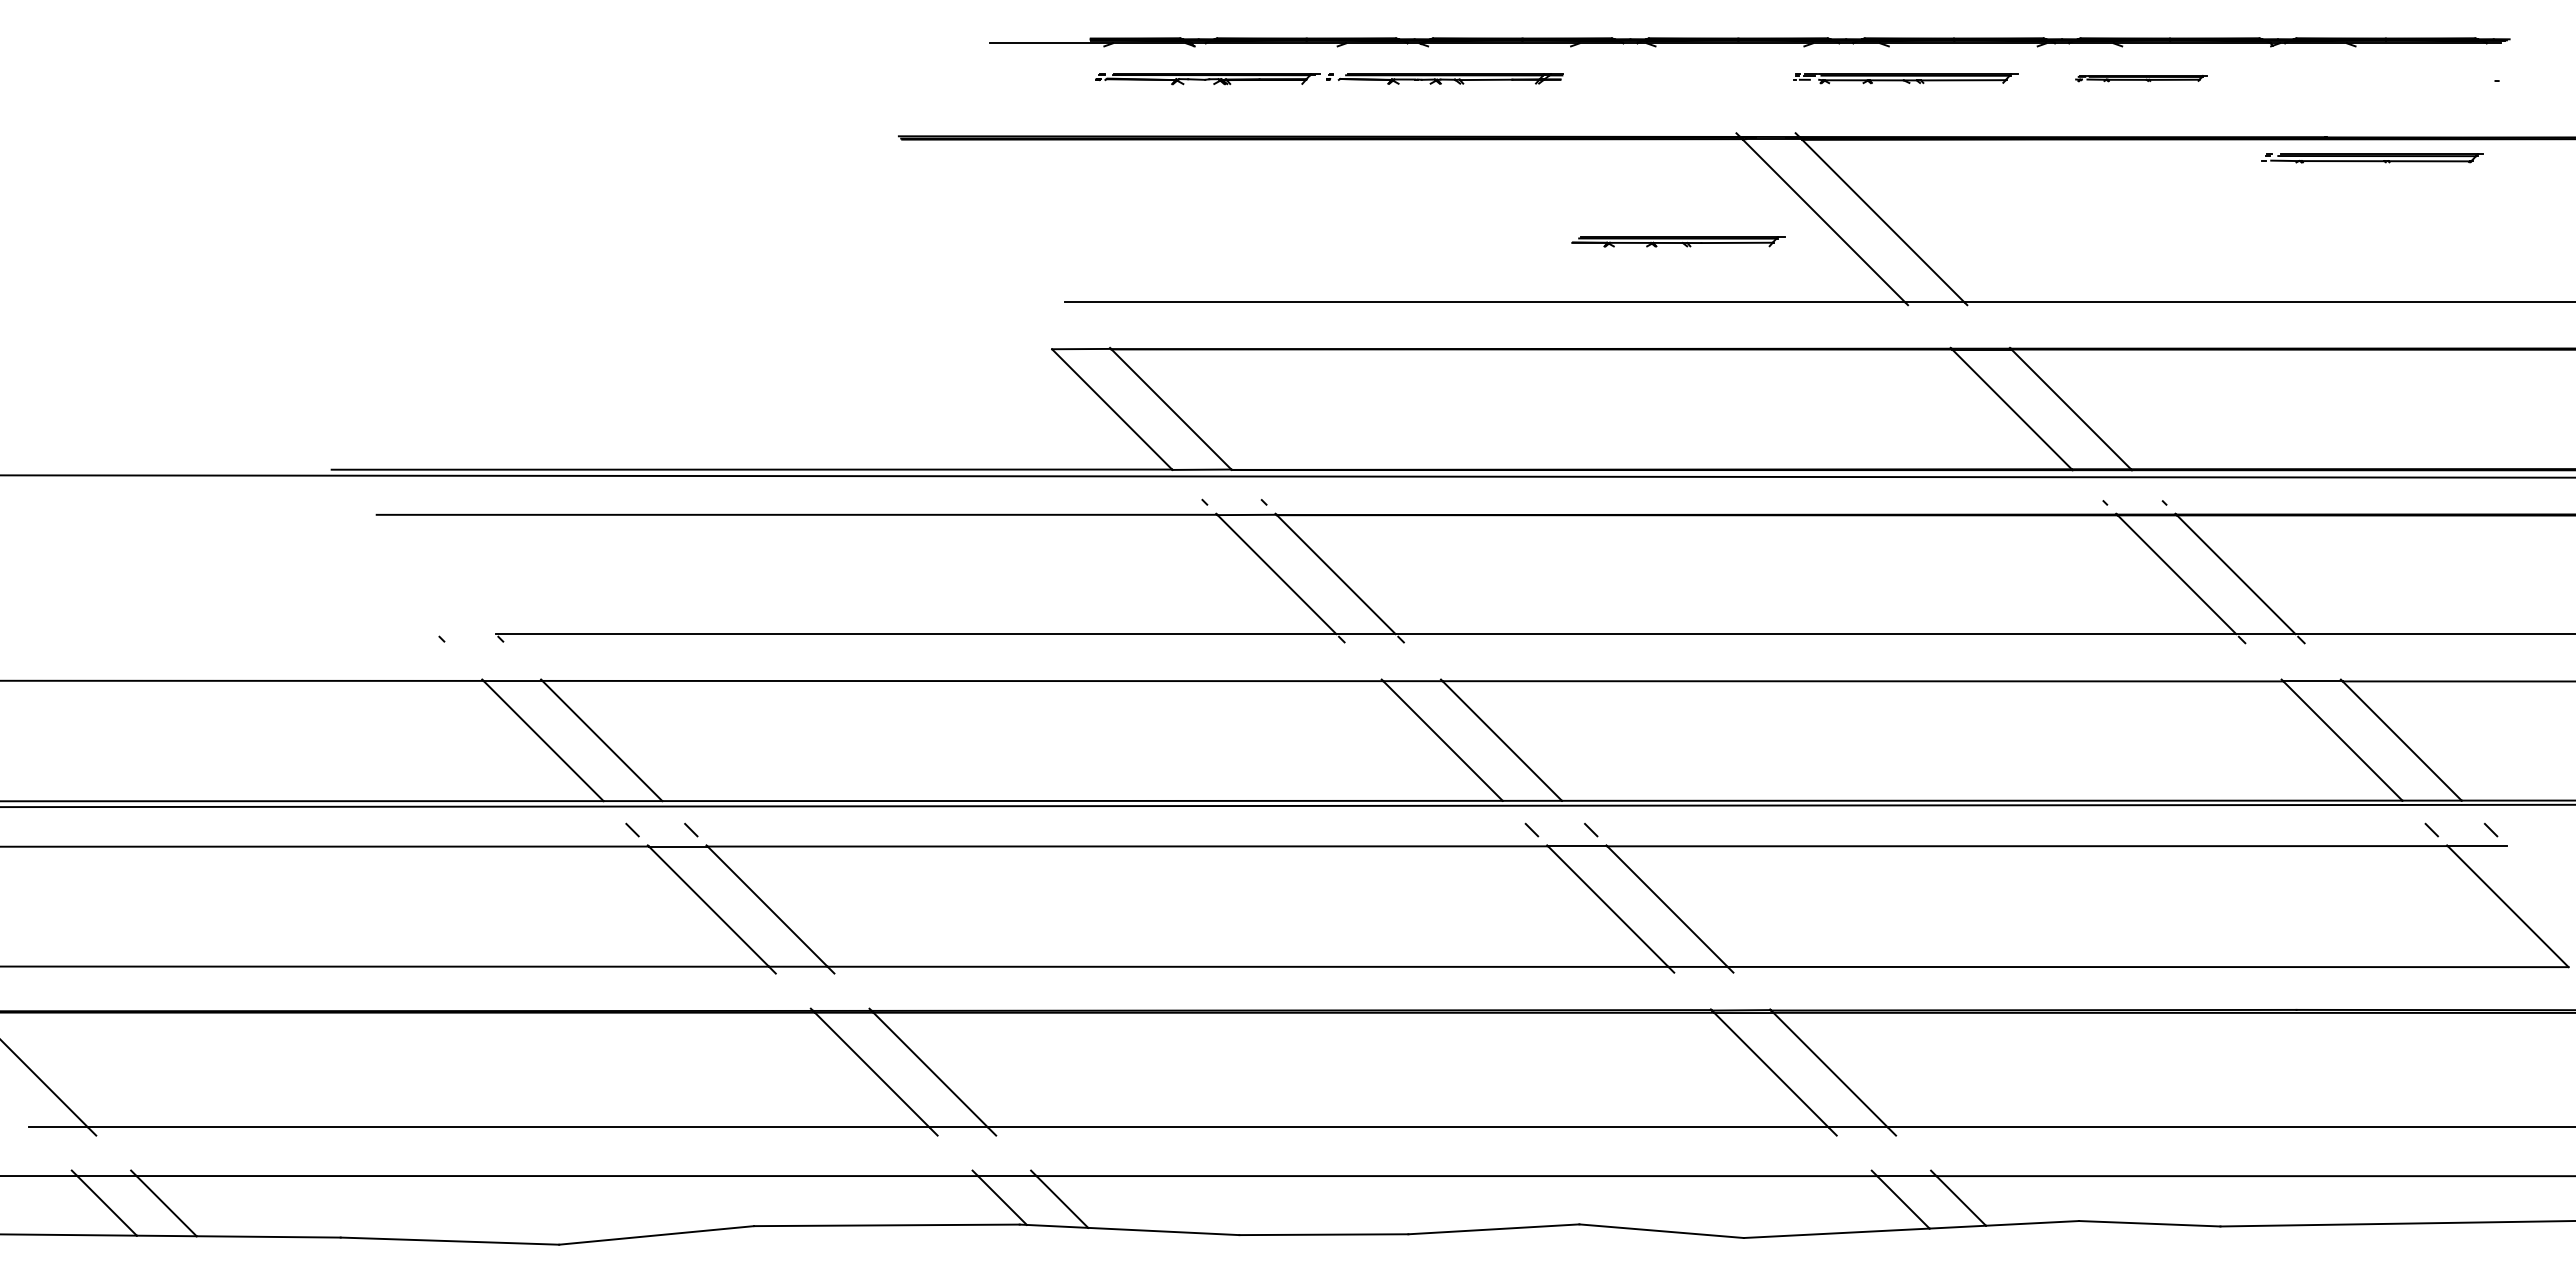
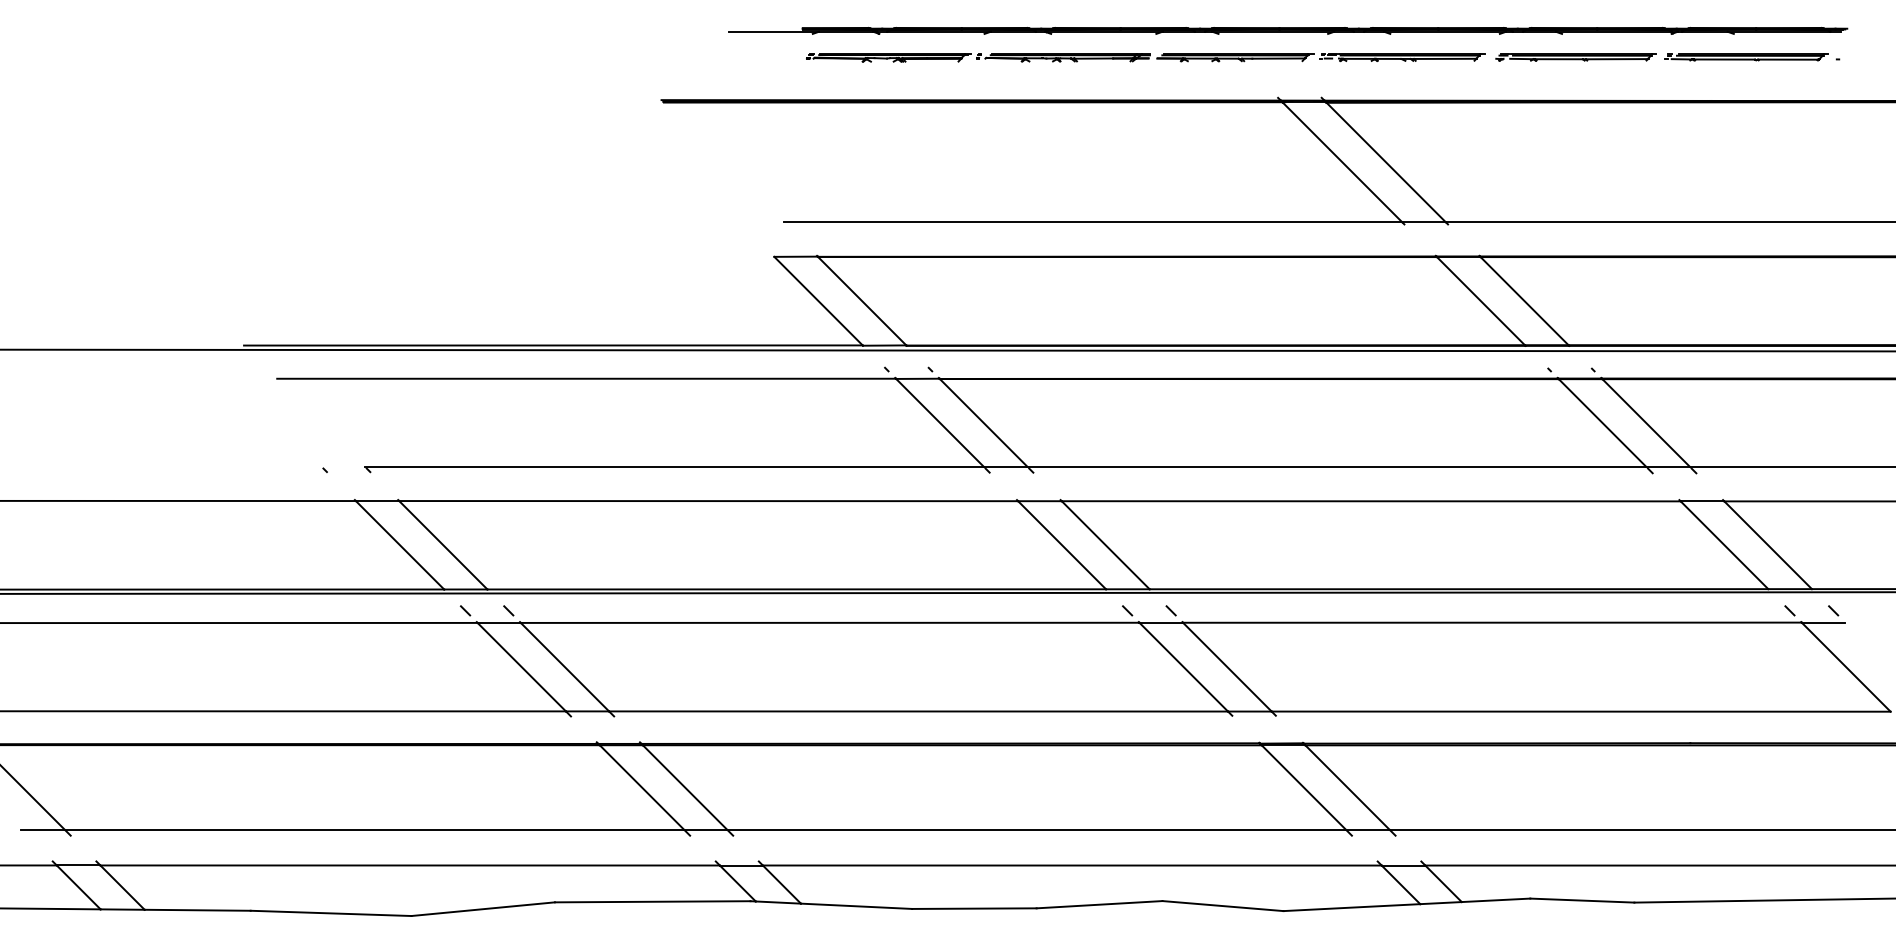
part: (2140, 78) -> (1575, 57), size x1.67
part: (2372, 158) -> (1746, 57), moved
part: (1678, 241) -> (1235, 57), moved

